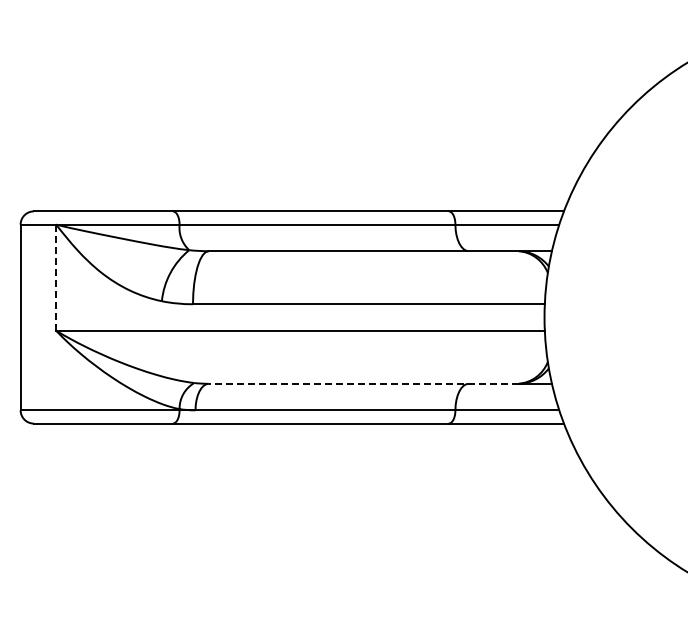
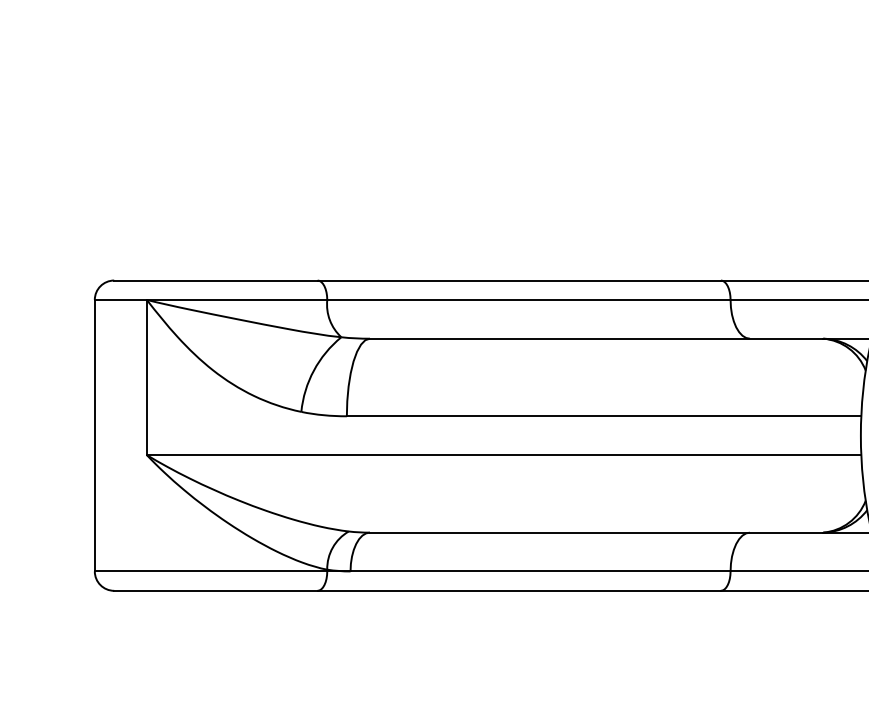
line: (56, 278) -> (147, 378), dashed -> solid
line: (363, 383) -> (596, 532), dashed -> solid

